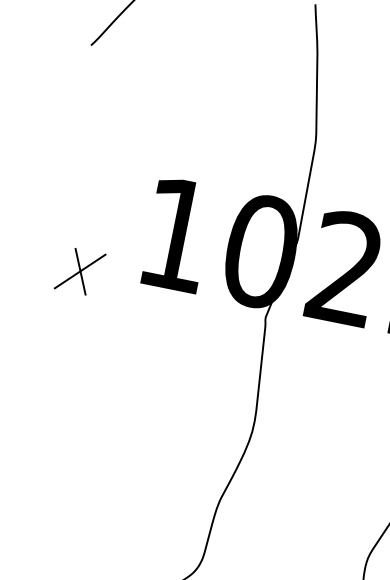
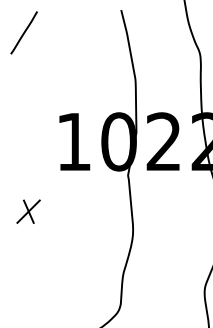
part: (80, 271) -> (28, 211), moved

